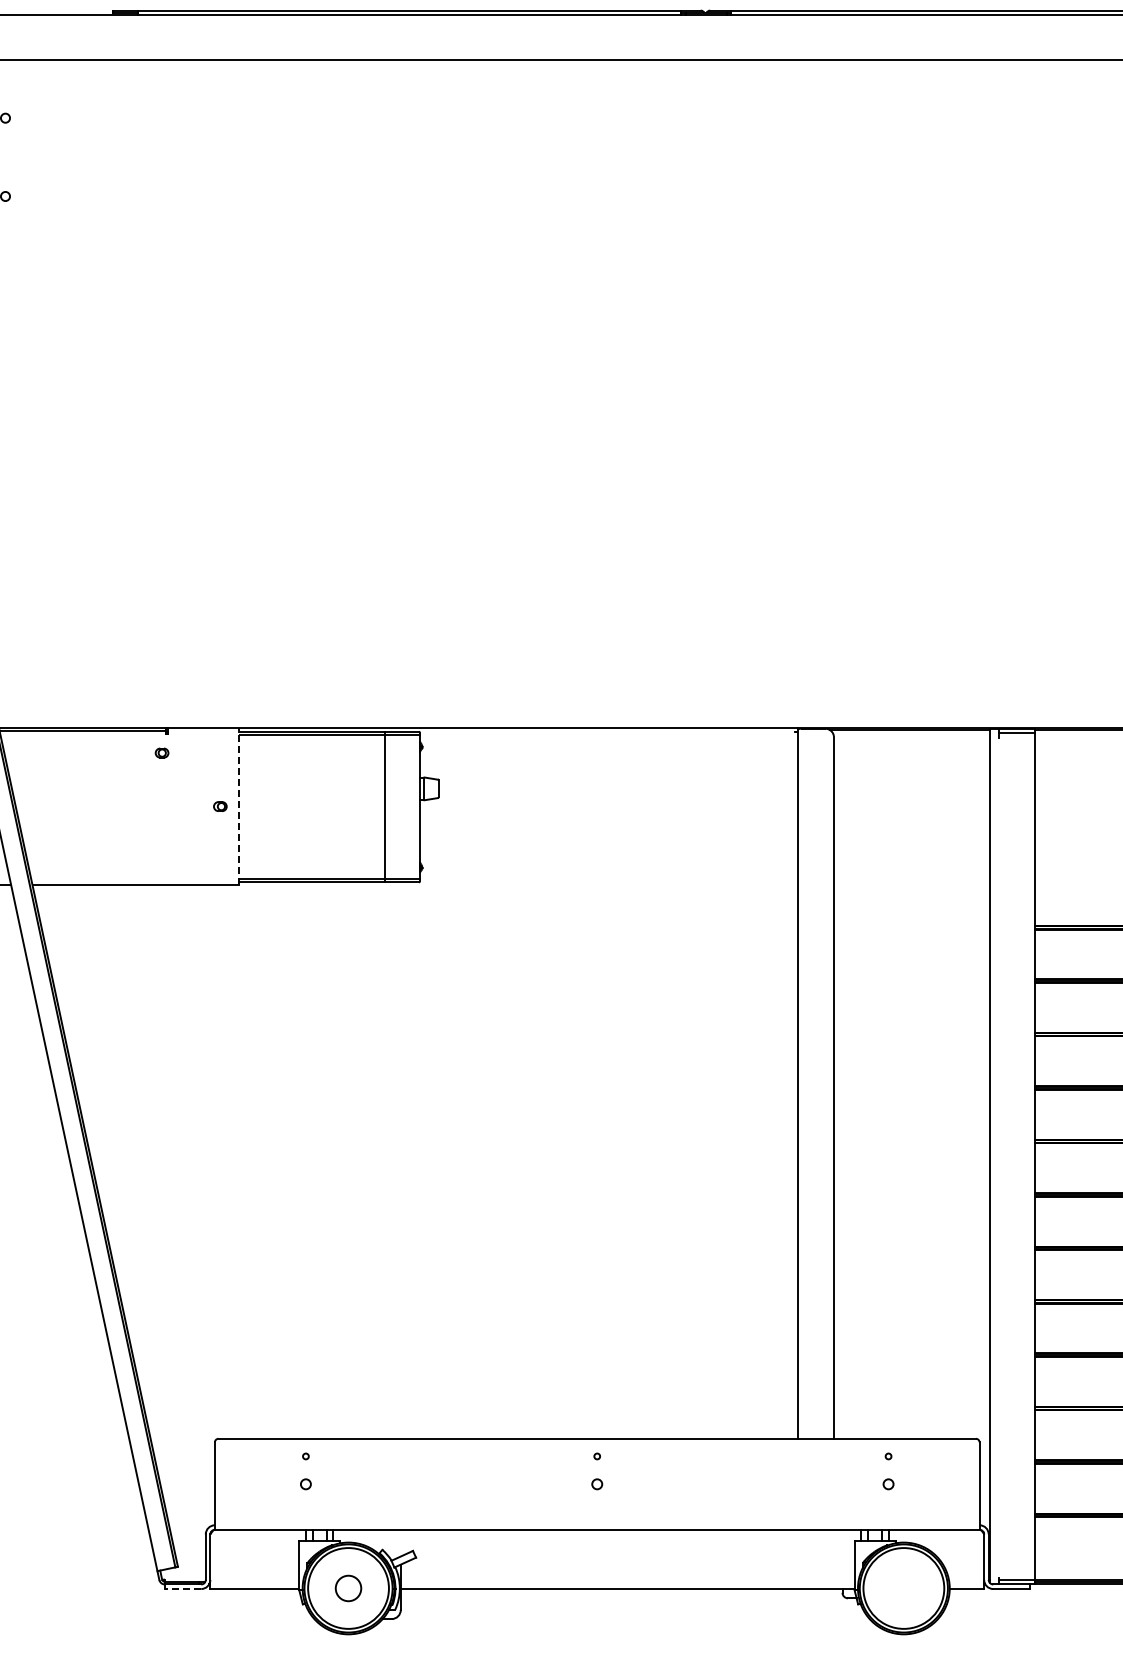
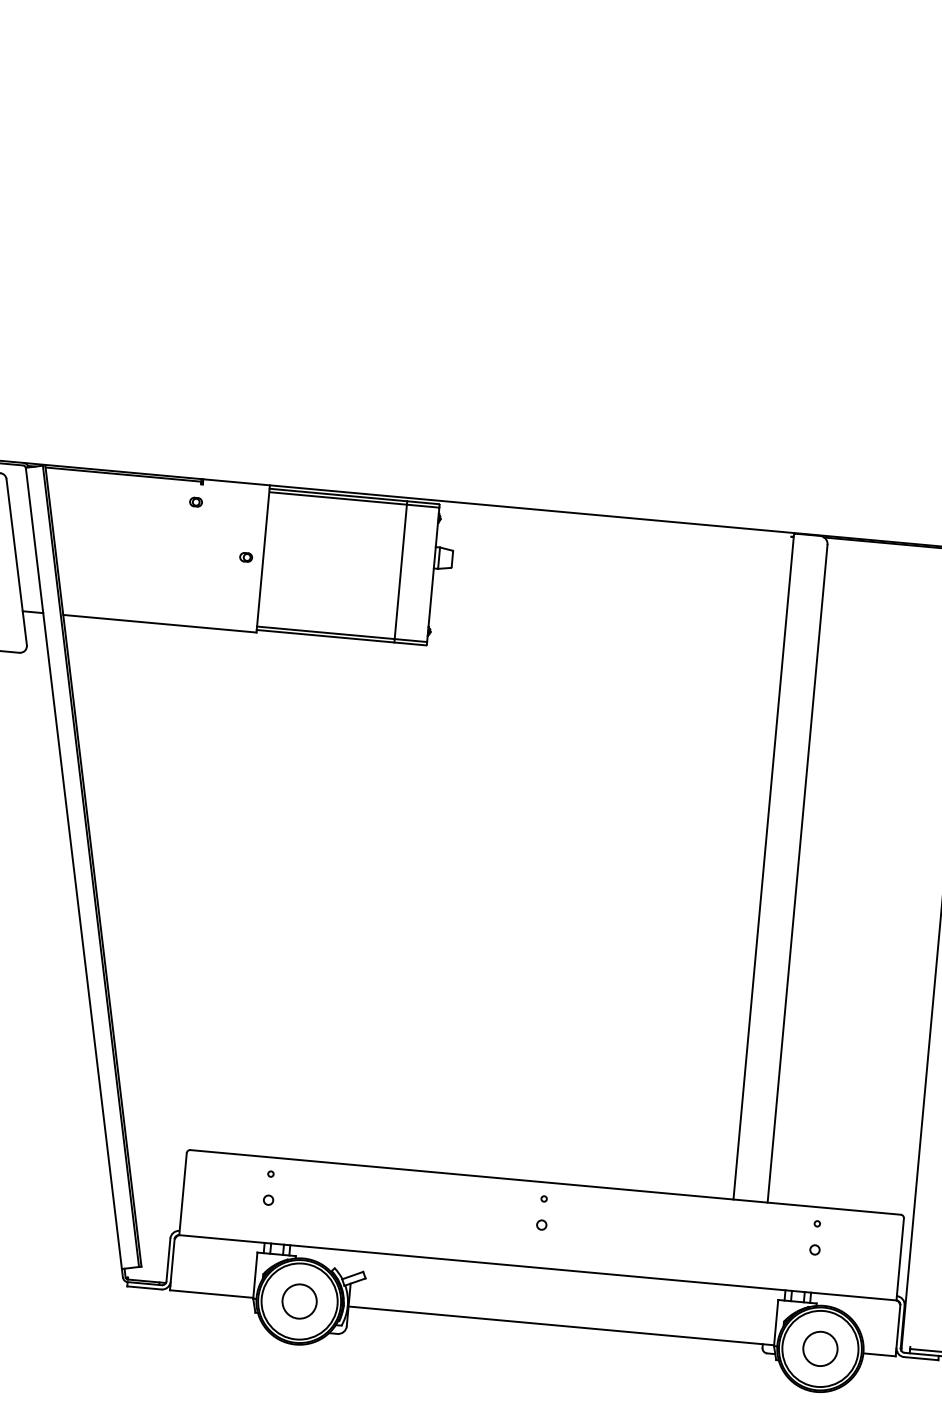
line: (238, 806) -> (263, 558), dashed -> solid
circle: (348, 1588) -> (299, 1301), size x1.43
circle: (903, 1588) -> (820, 1348), added
line: (182, 1589) -> (143, 1288), dashed -> solid

